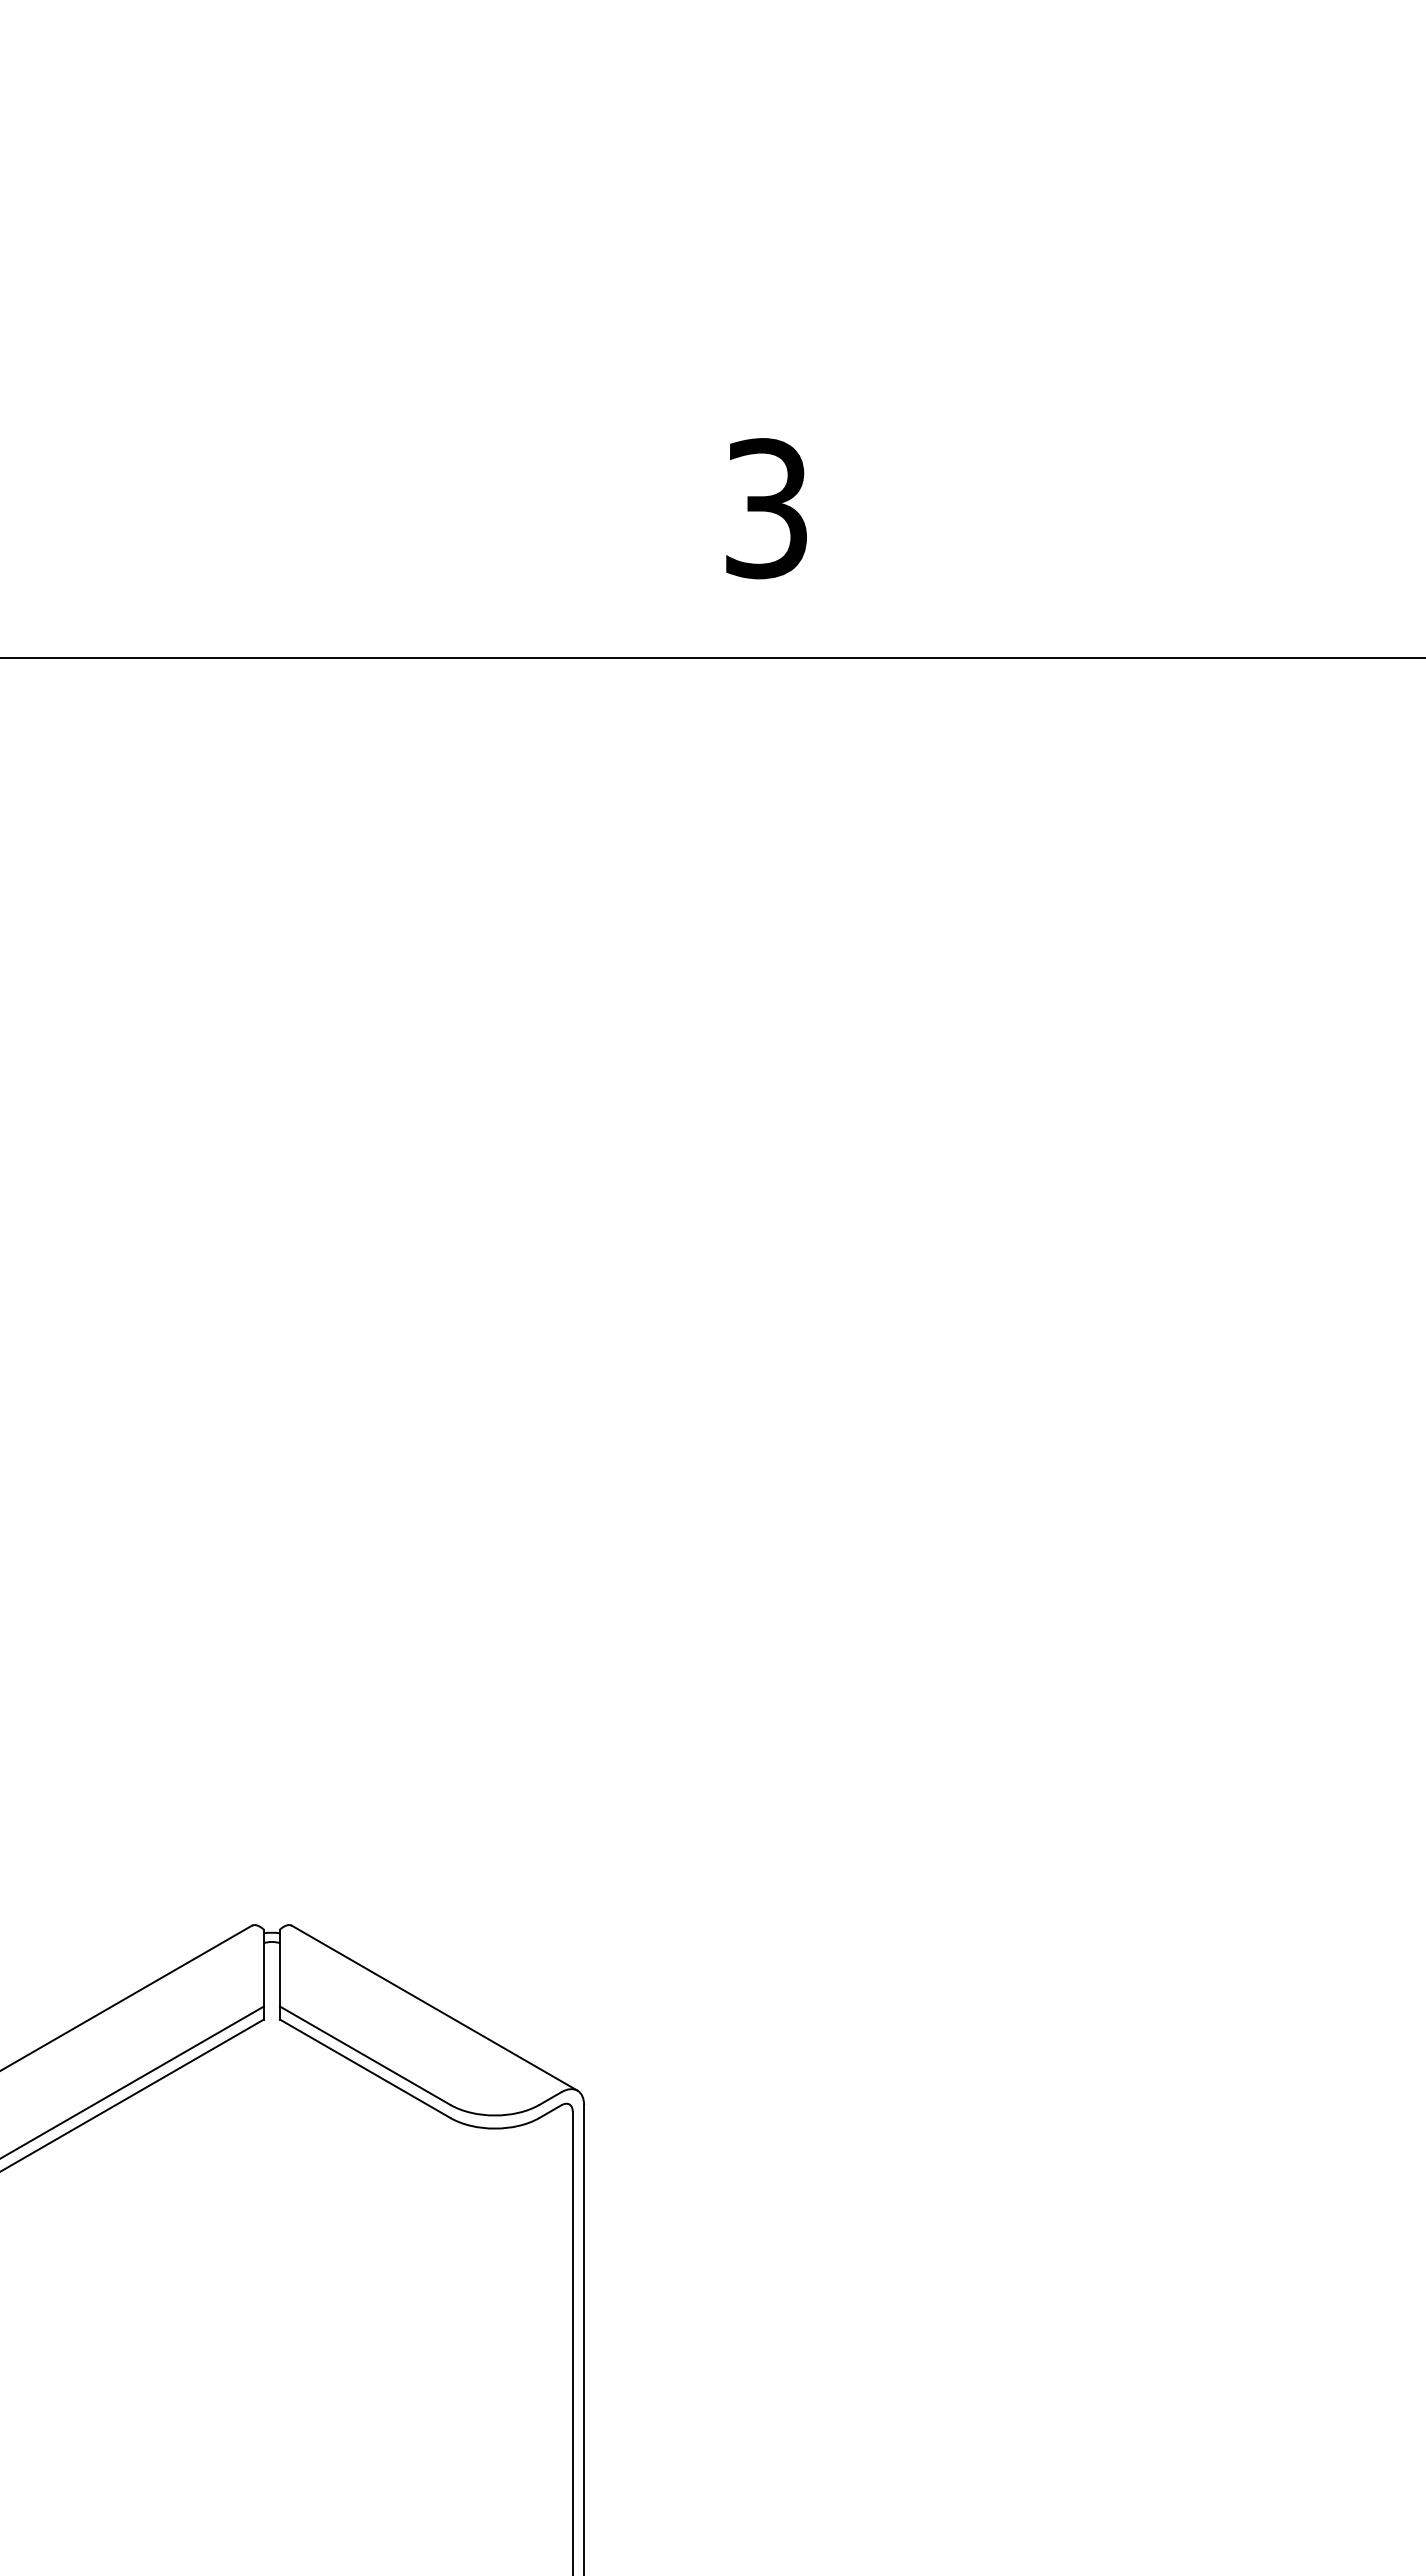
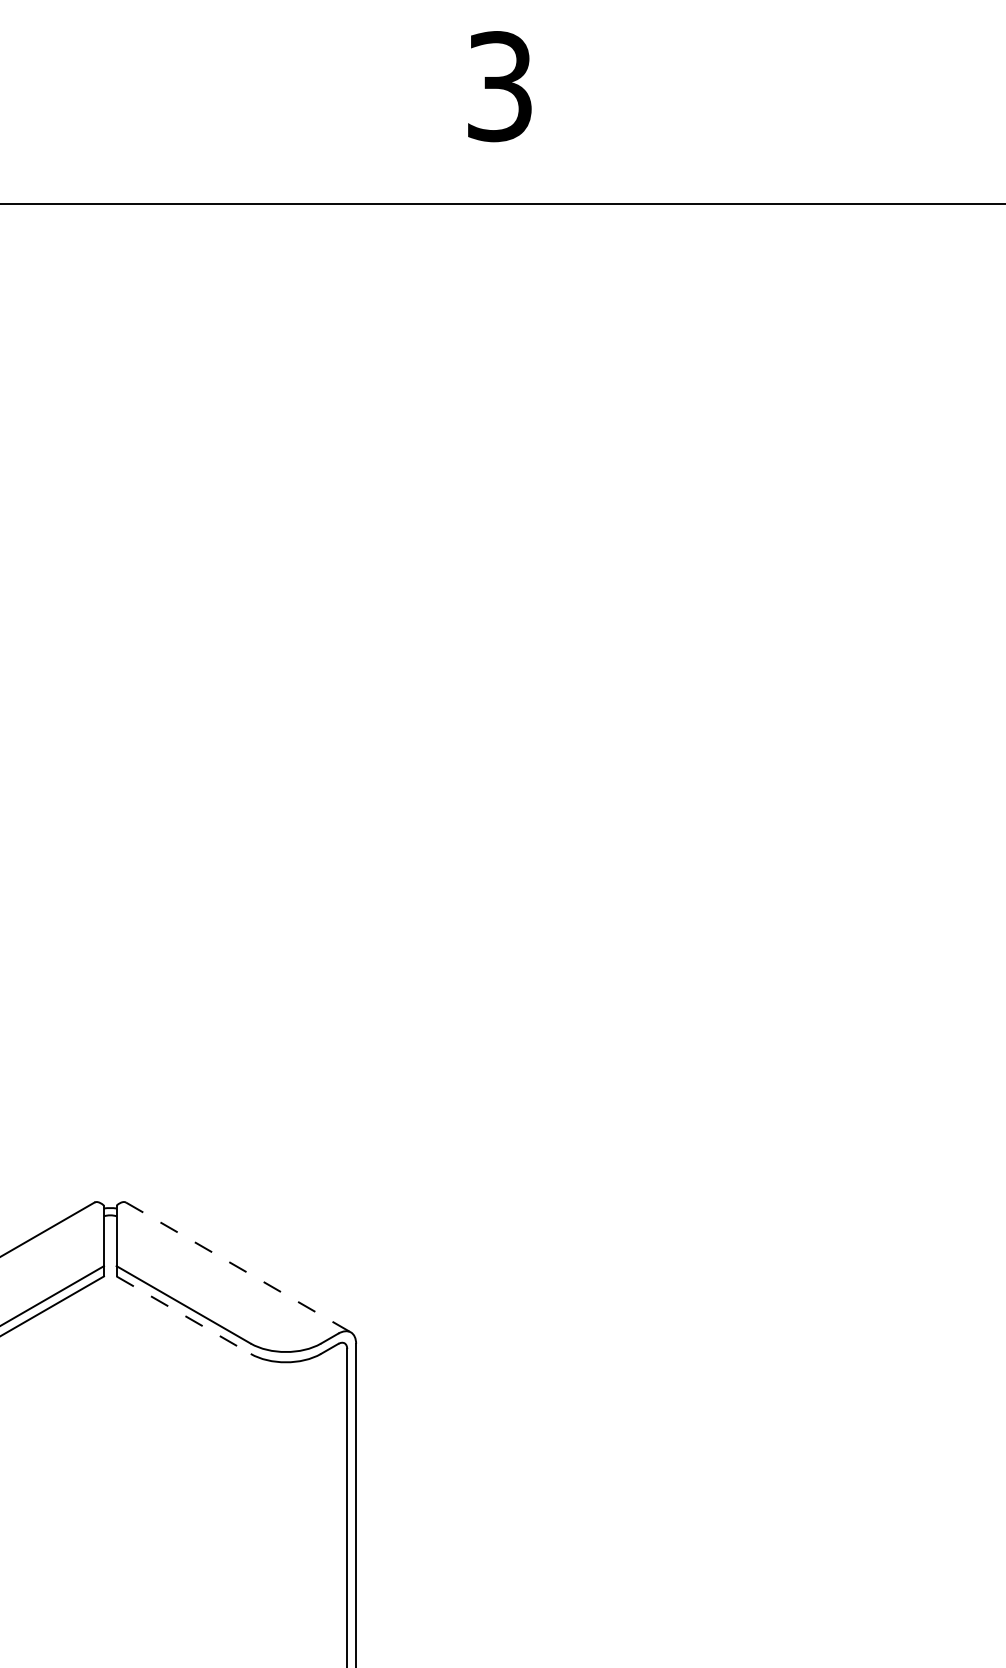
line: (434, 2008) -> (238, 1267), solid -> dashed
line: (365, 2069) -> (183, 1315), solid -> dashed

